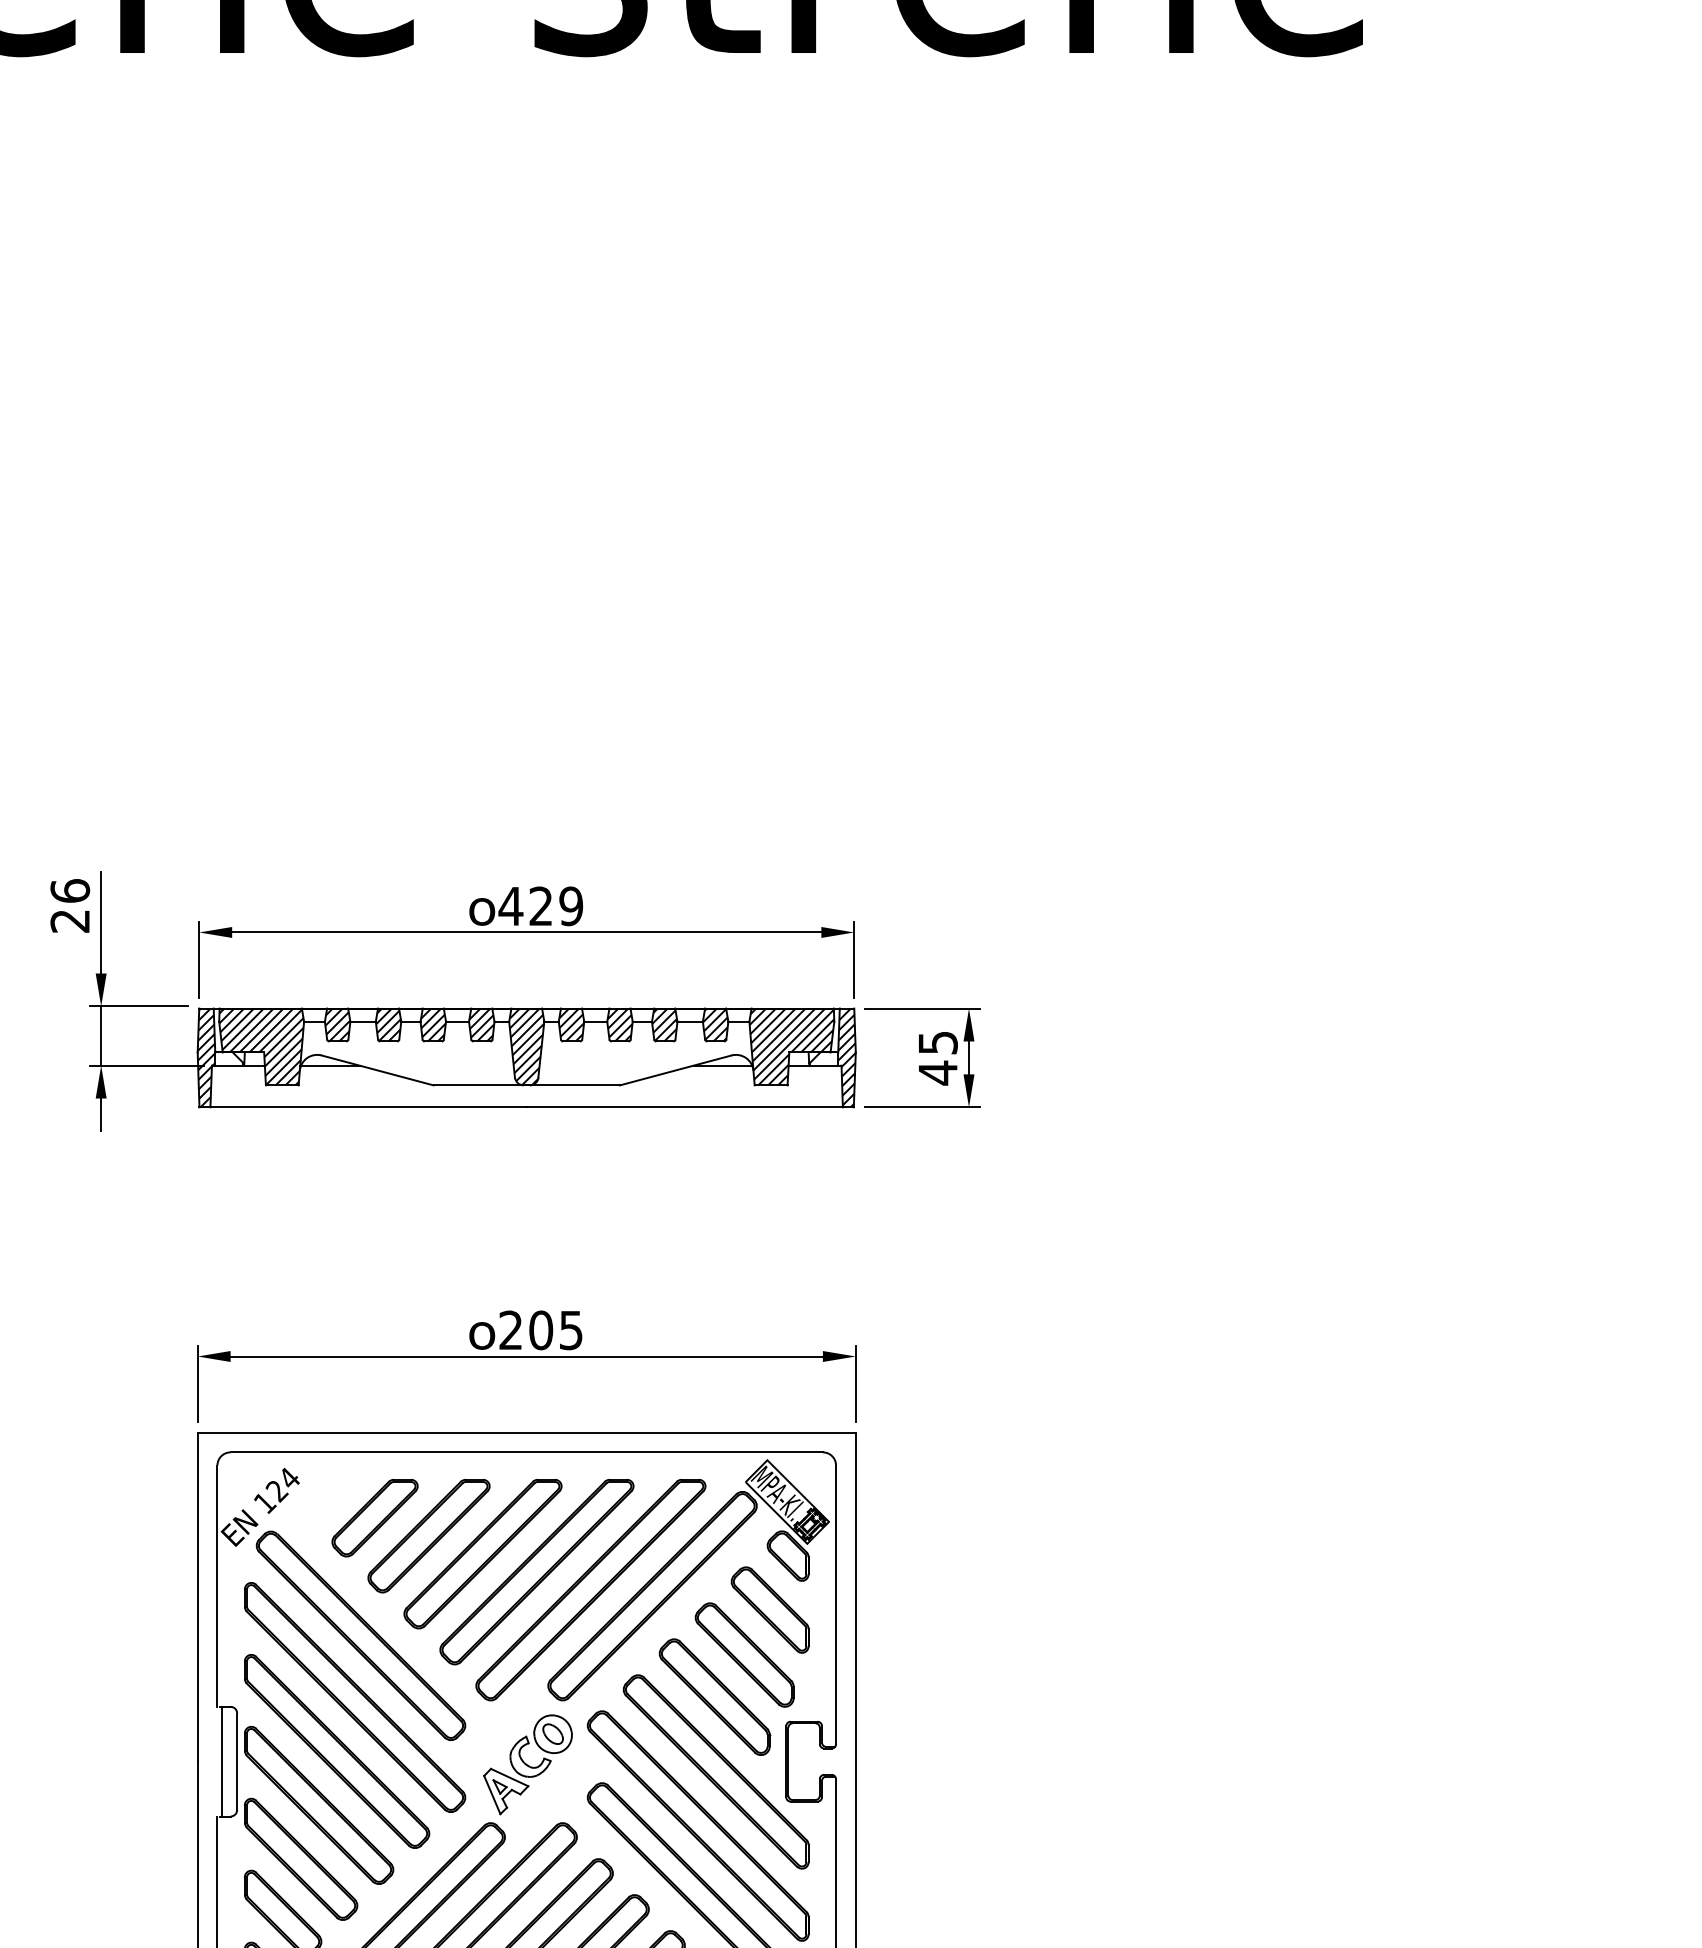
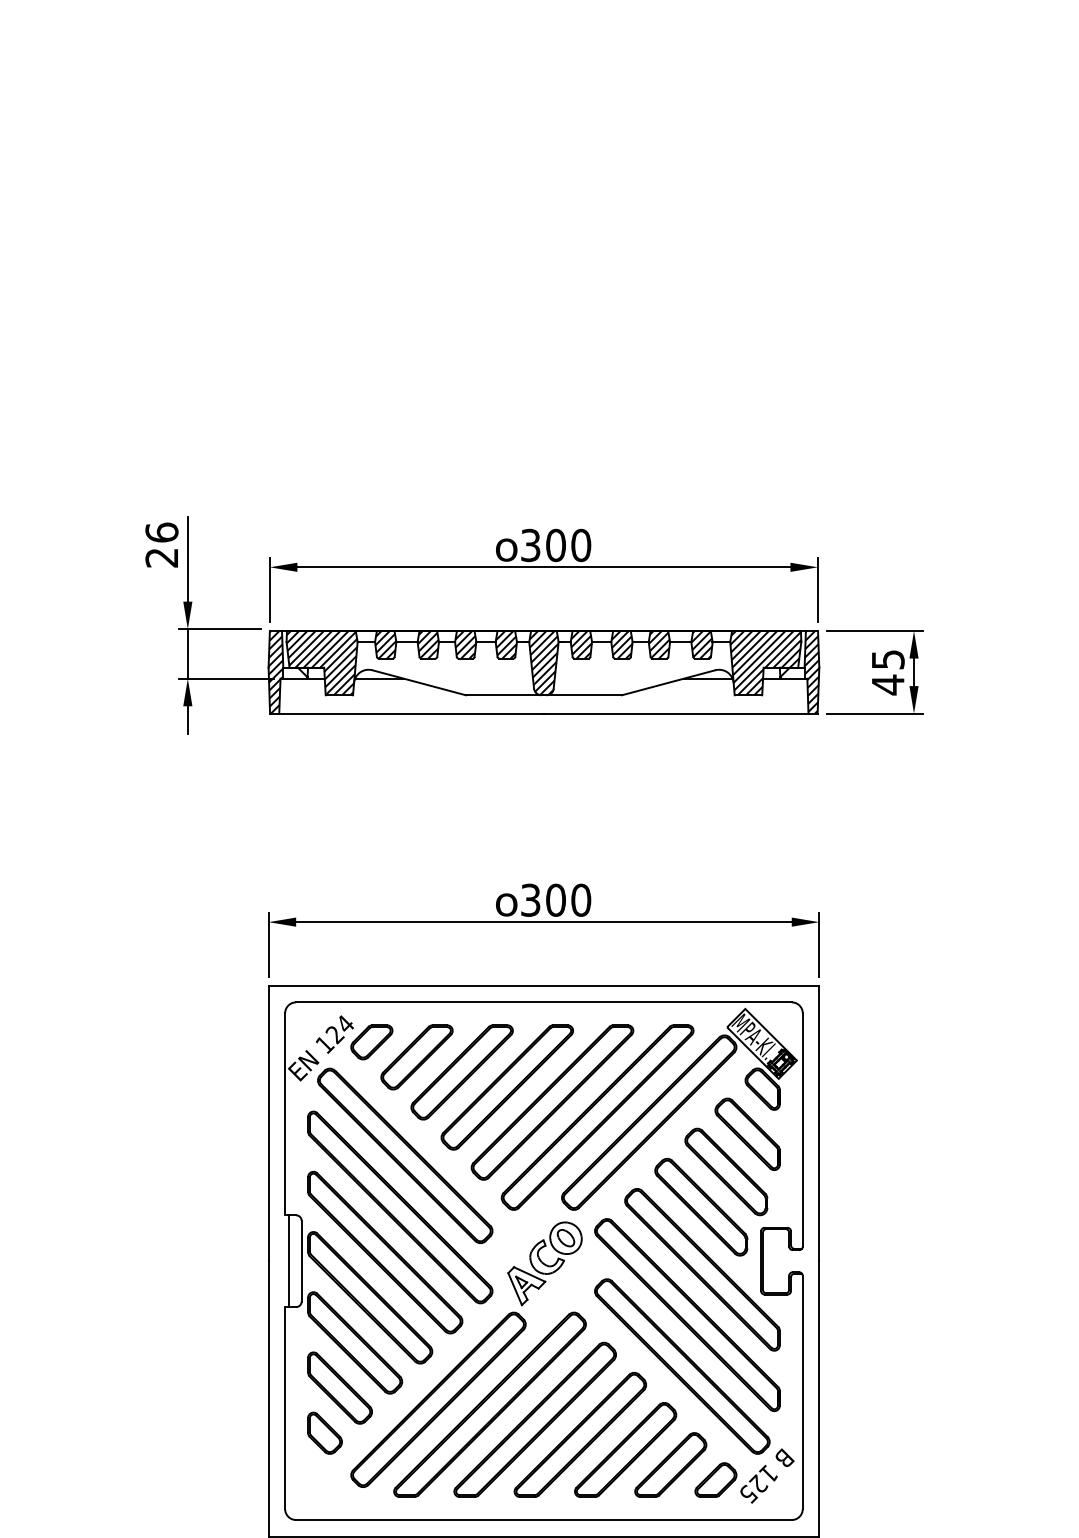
text: (540, 906) -> (555, 545), 429 -> 300
text: (541, 1330) -> (556, 900), 205 -> 300
part: (320, 1500) -> (371, 1042), added

